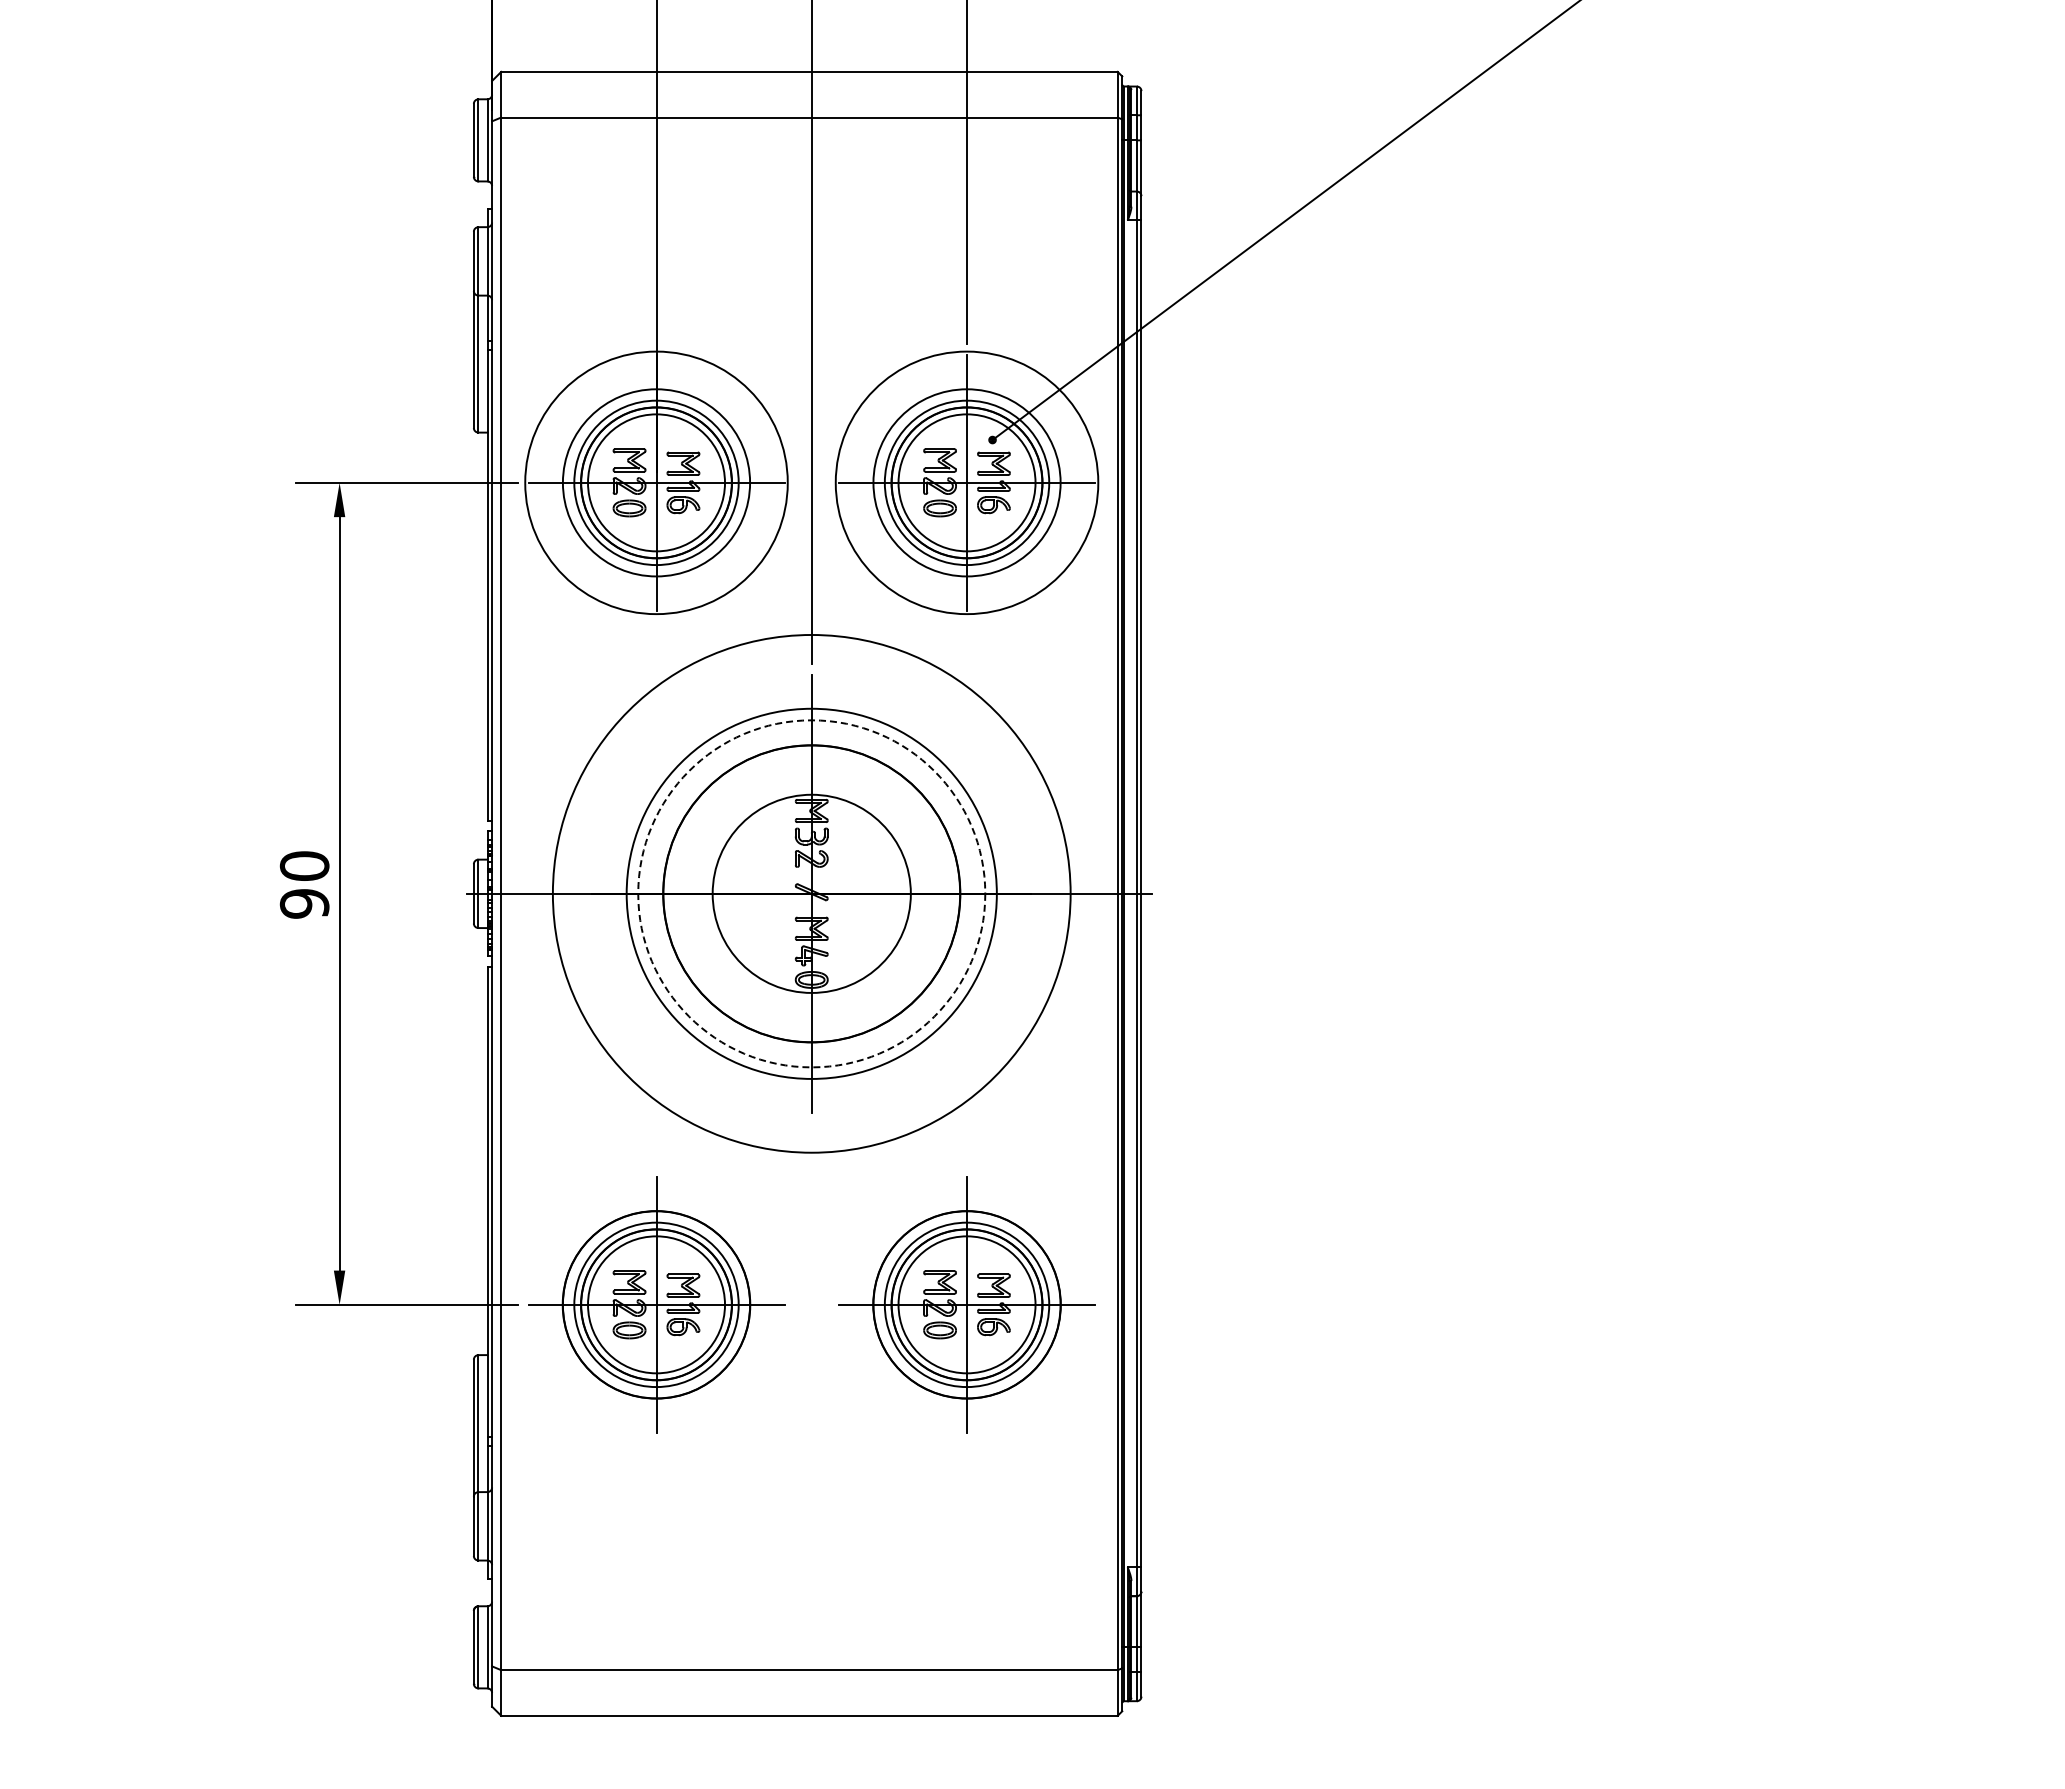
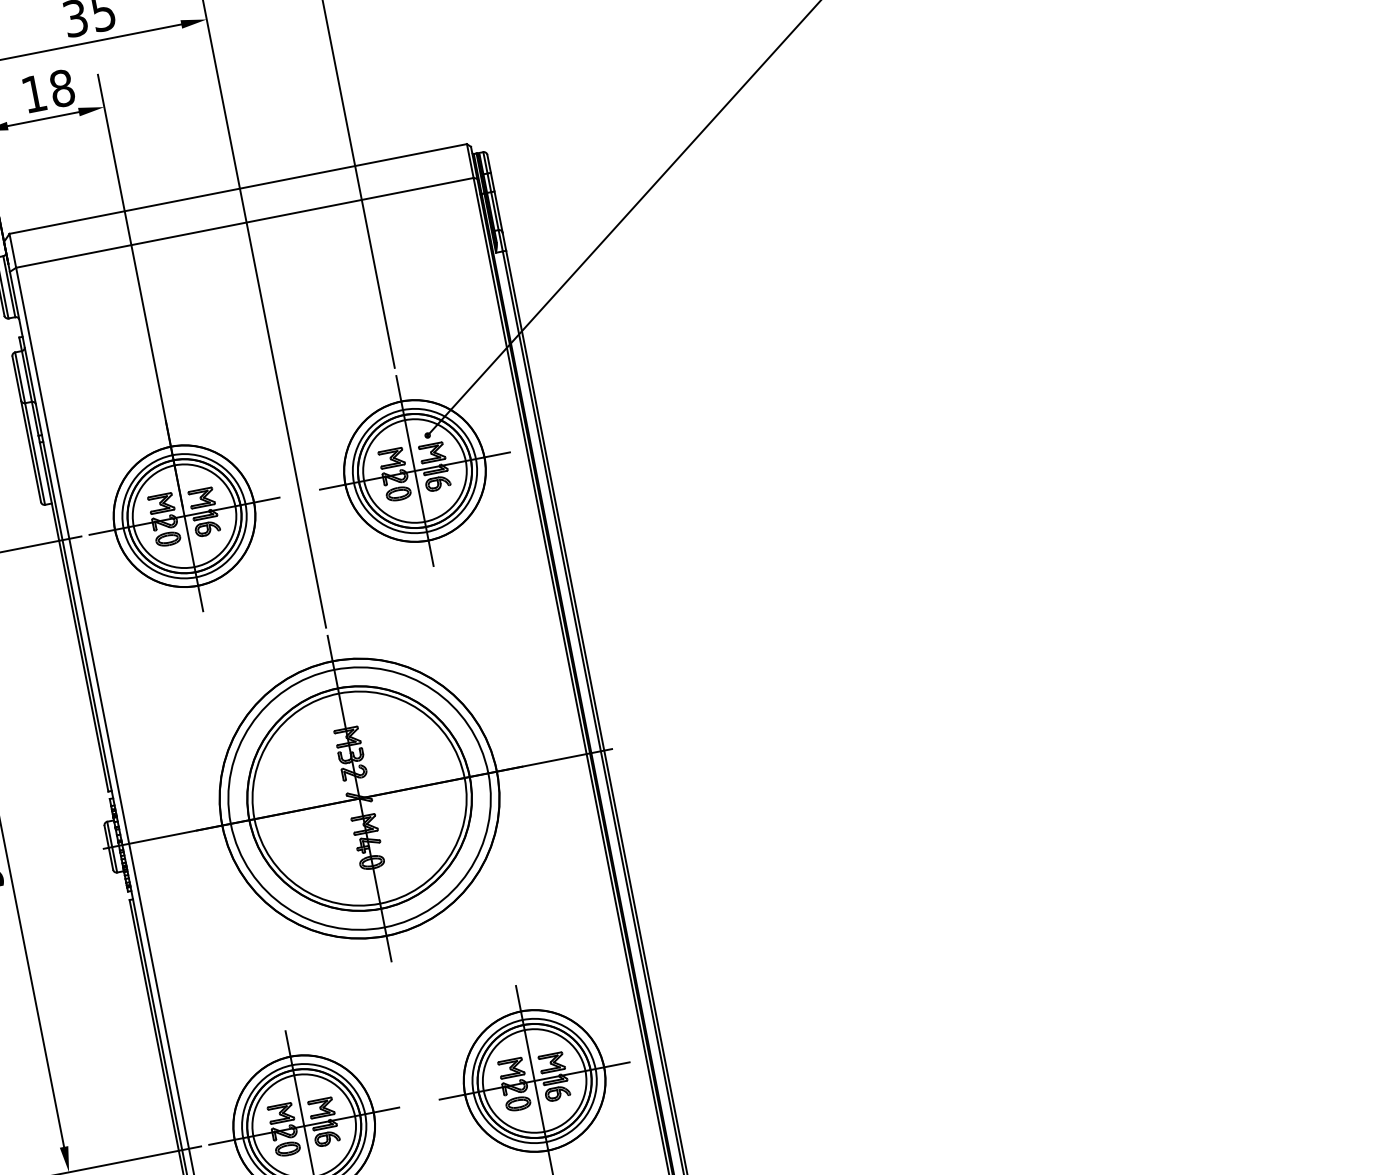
circle: (656, 482) -> (184, 515), size x0.71
circle: (966, 482) -> (414, 470), size x0.71
circle: (811, 893) -> (359, 798), dashed -> solid
circle: (811, 893) -> (359, 798), size x0.71
circle: (811, 893) -> (359, 798), size x1.43

